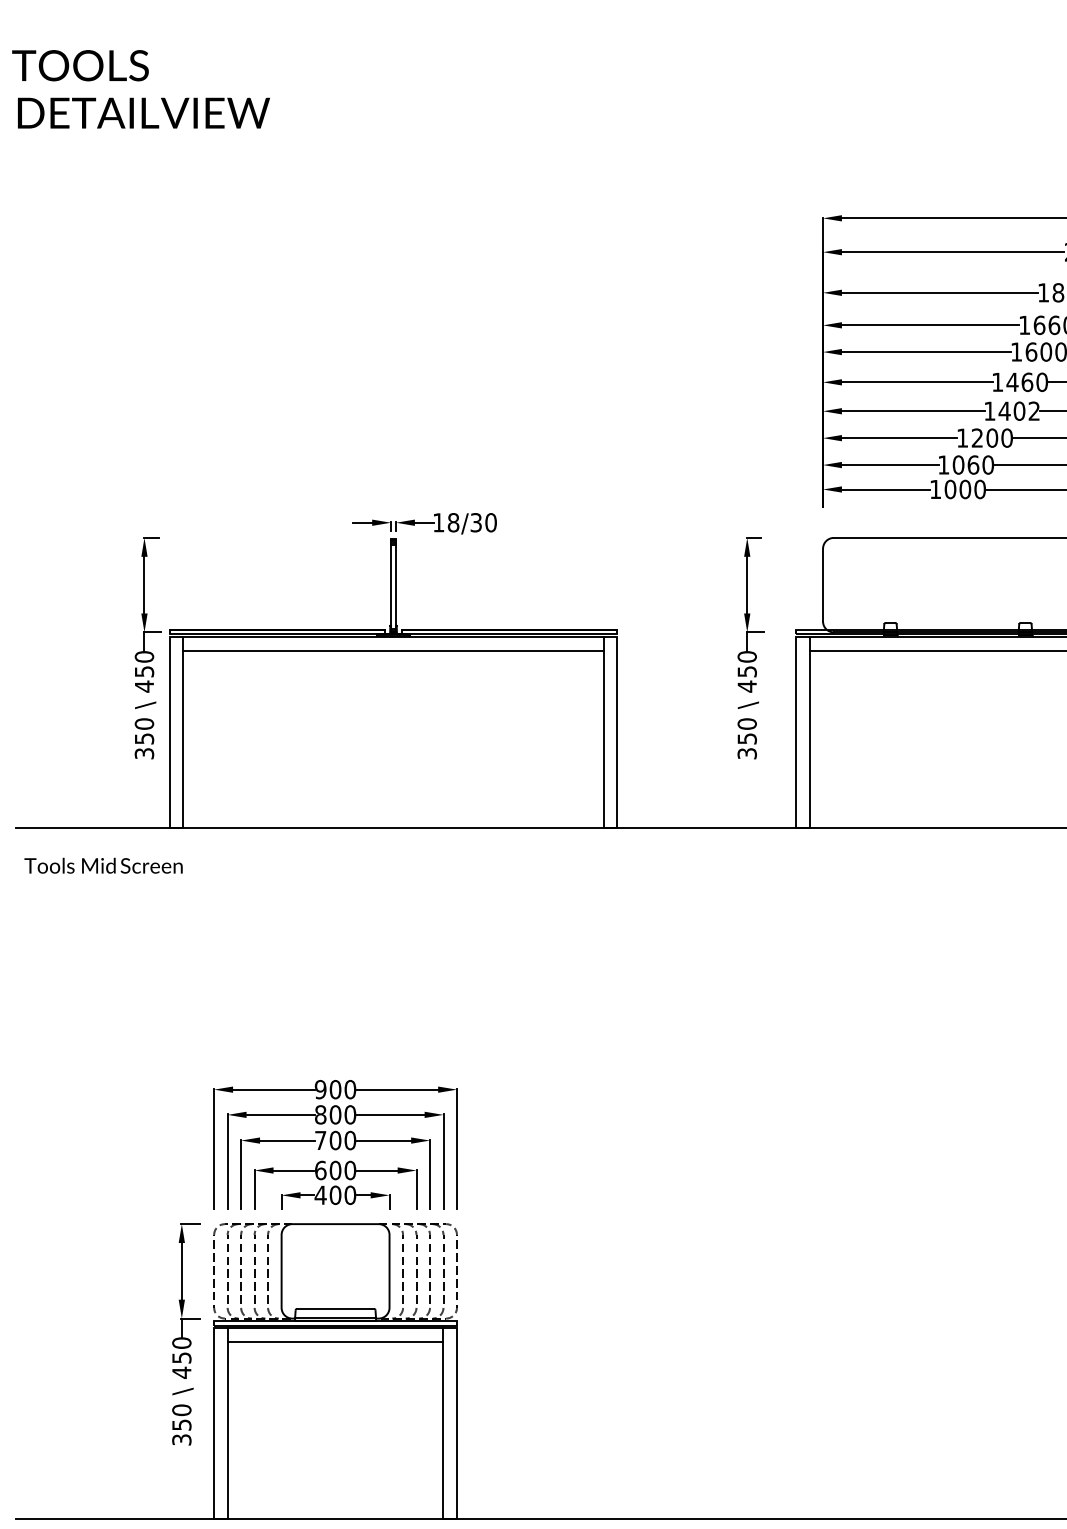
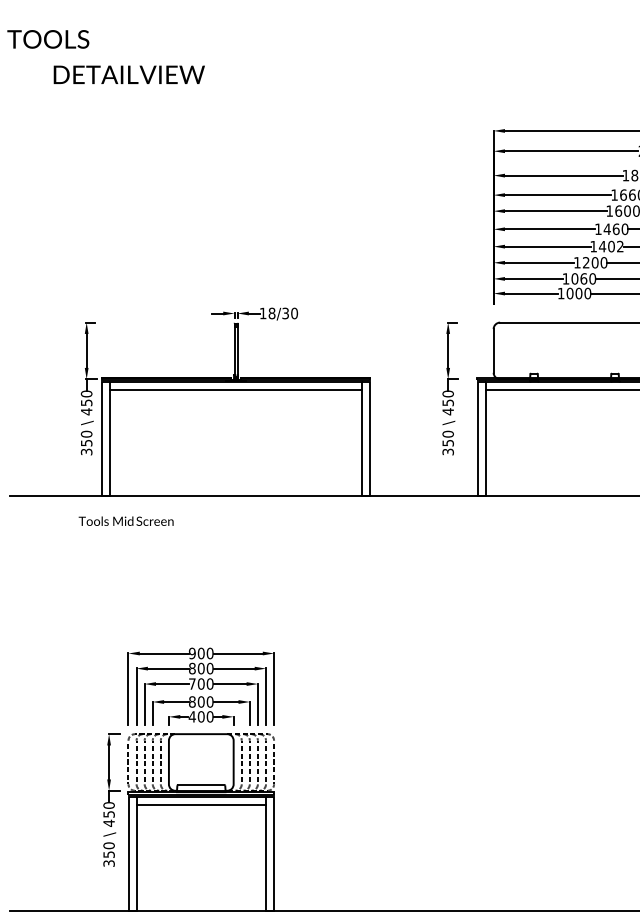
text: (142, 112) -> (128, 74), moved
text: (102, 864) -> (125, 520), moved
text: (320, 1169) -> (192, 701), 600 -> 800

